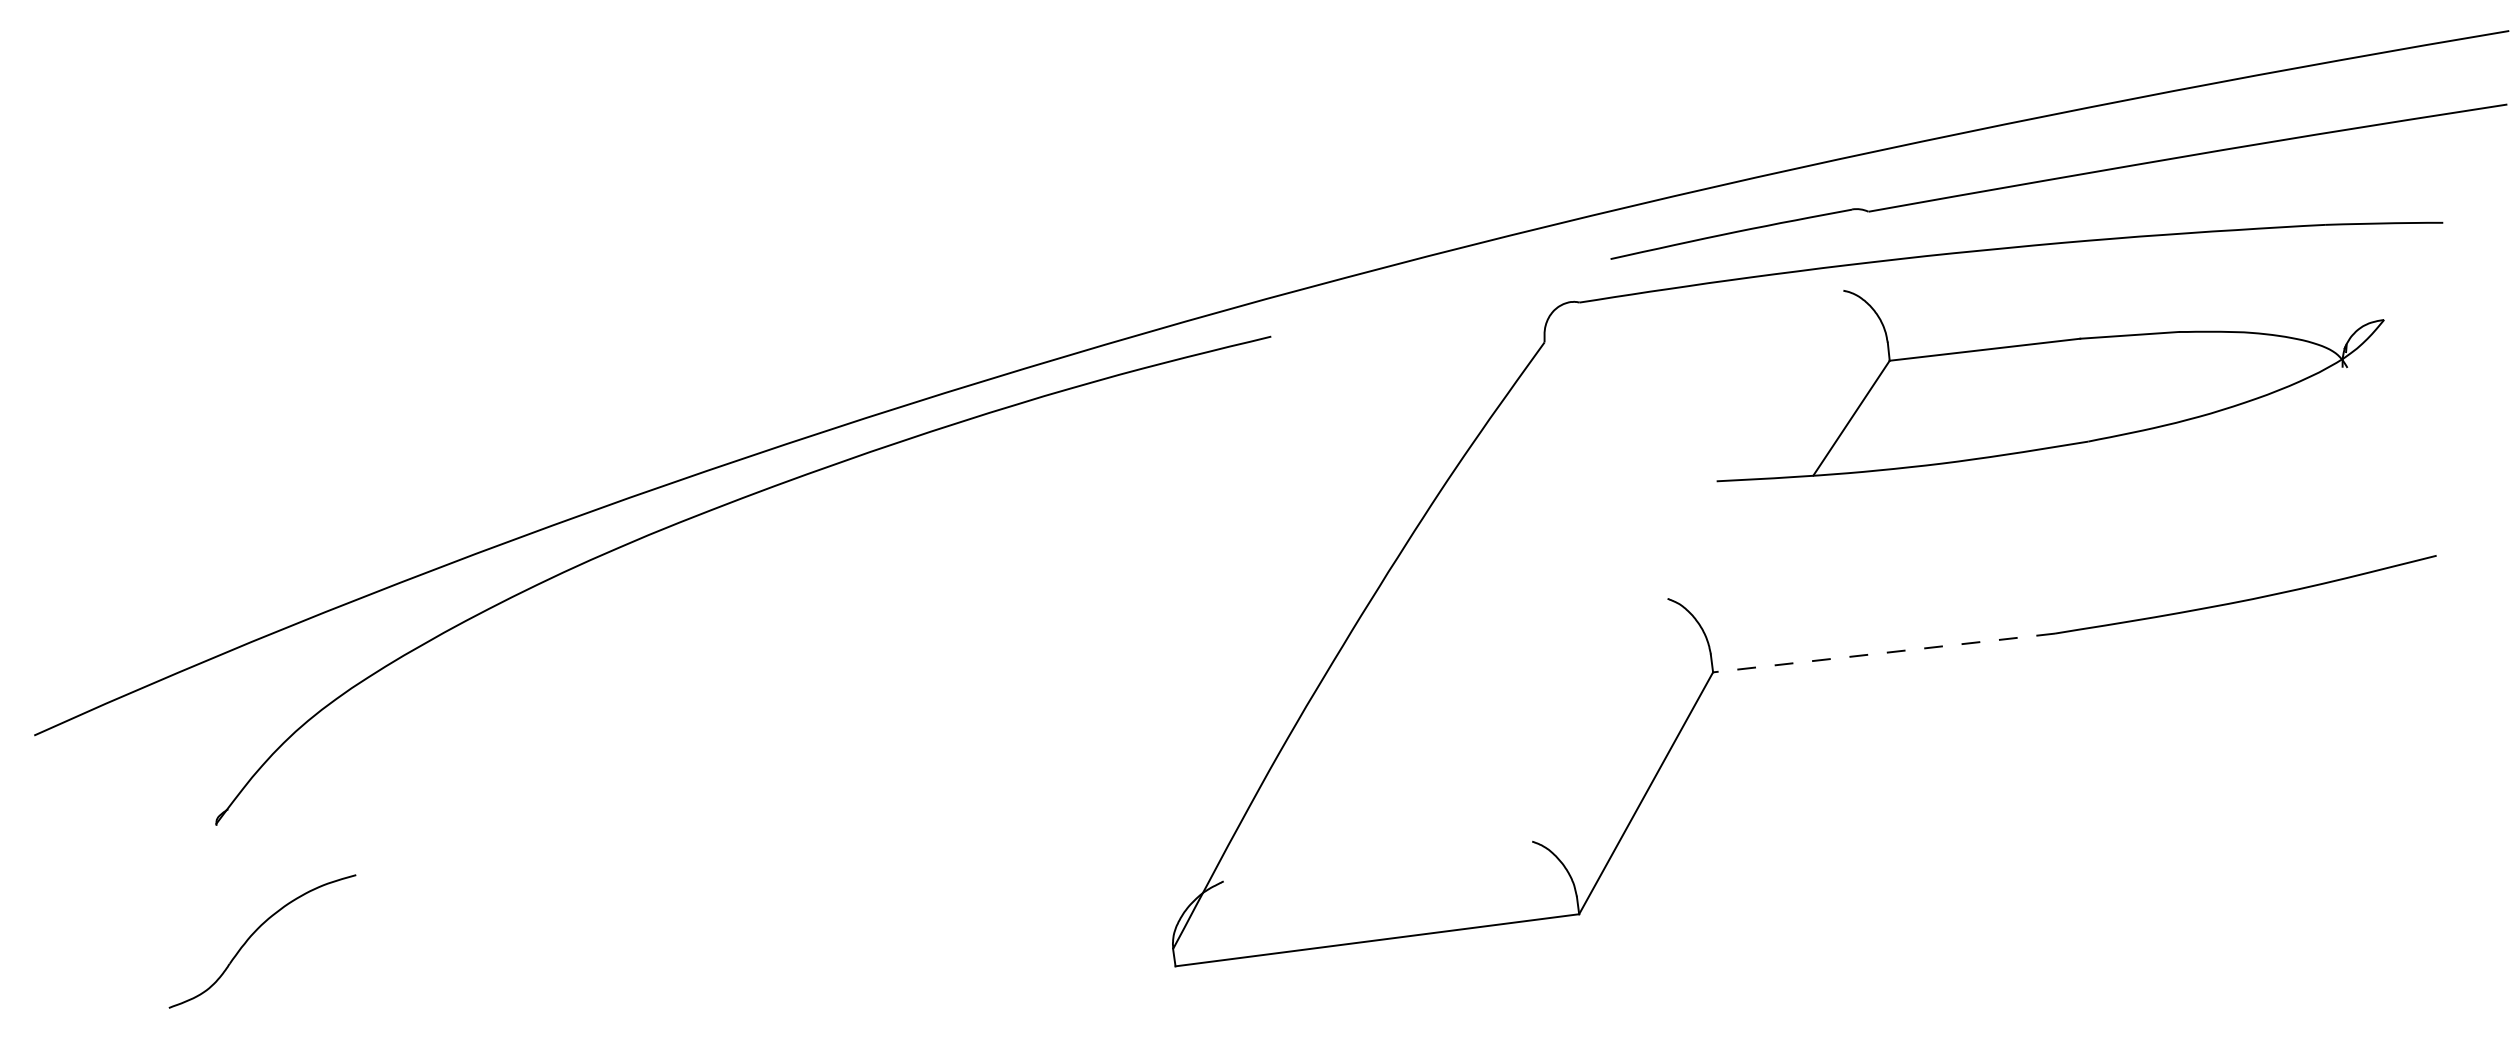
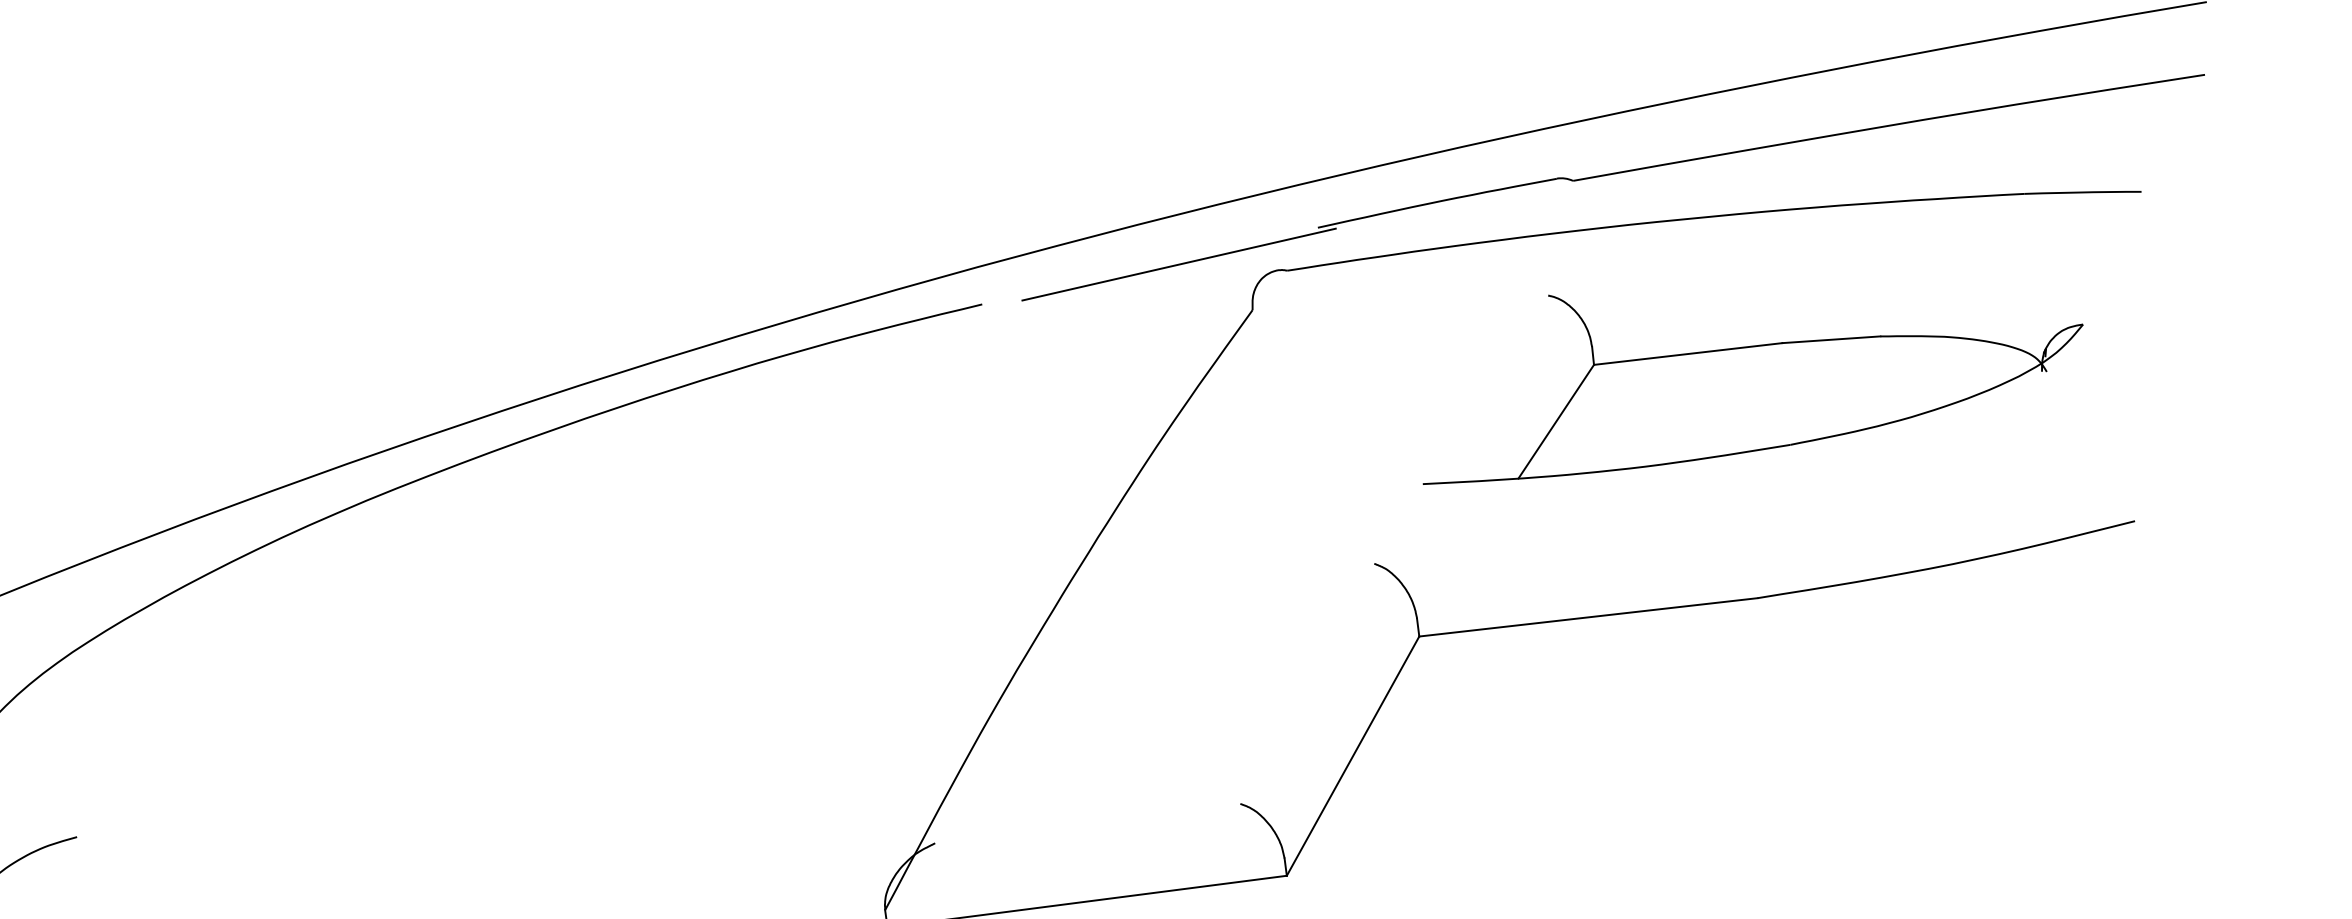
line: (1469, 296) -> (1178, 264), added
part: (2050, 386) -> (1753, 390), moved
line: (1883, 653) -> (1587, 617), dashed -> solid

